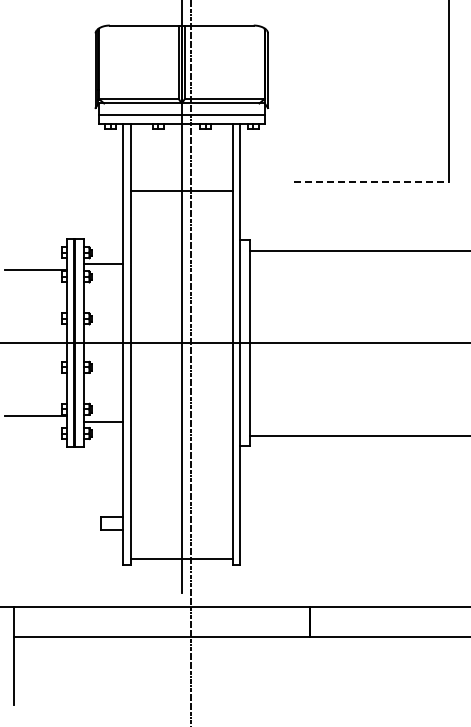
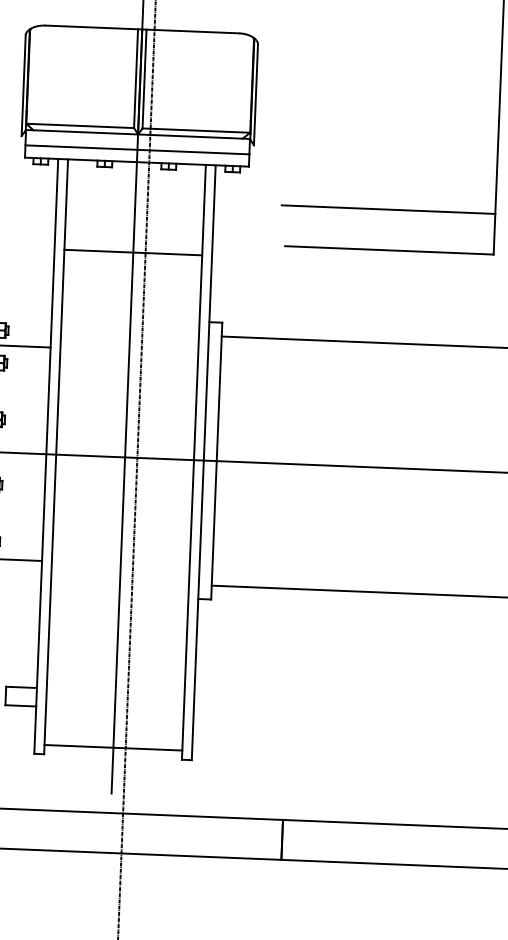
line: (369, 151) -> (388, 209), added
line: (371, 181) -> (389, 249), dashed -> solid

